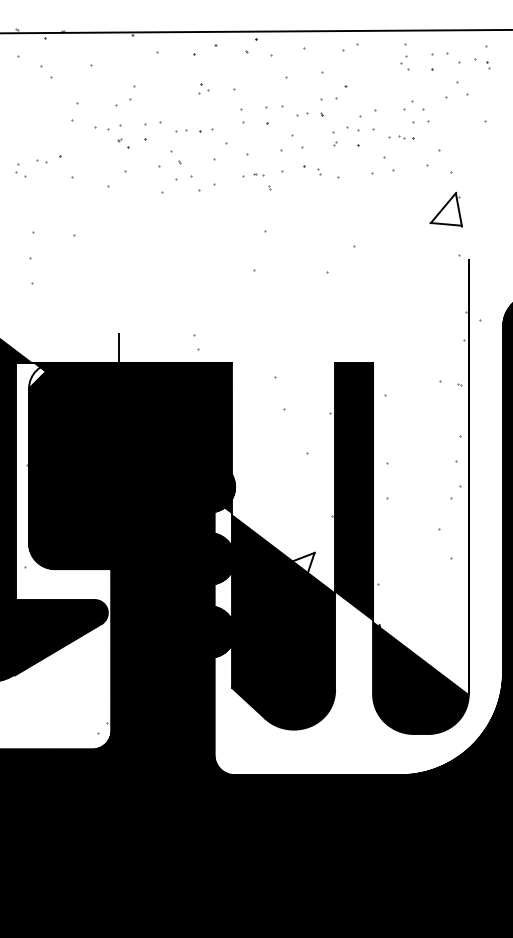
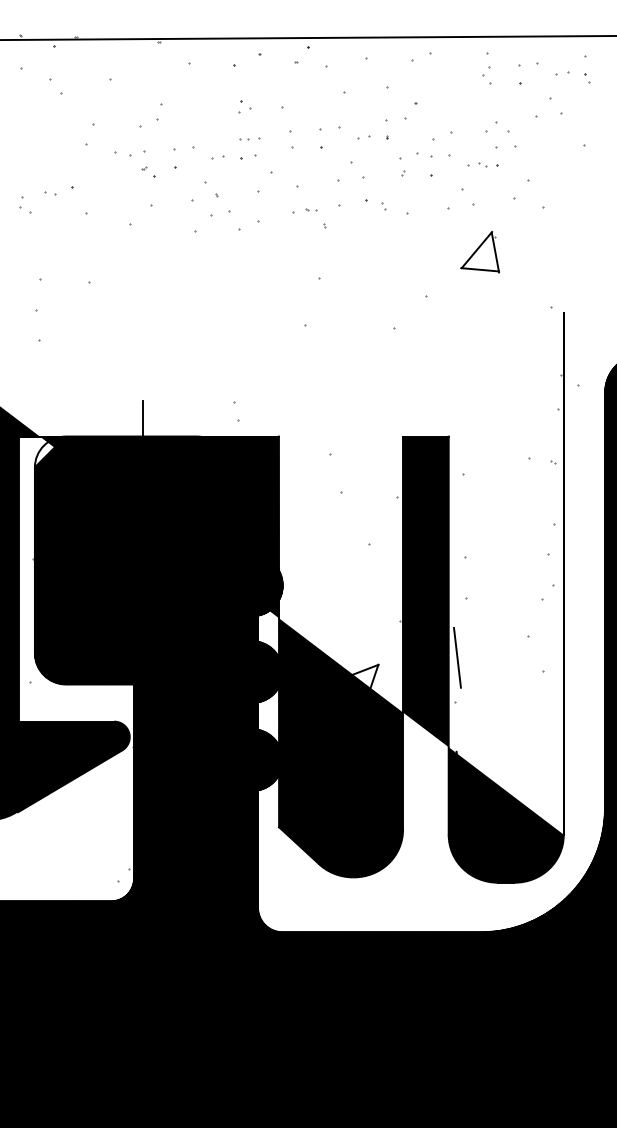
part: (467, 61) -> (562, 73), size x0.62
part: (207, 115) -> (249, 138), added
part: (445, 209) -> (479, 251), moved
line: (380, 546) -> (457, 657), added

